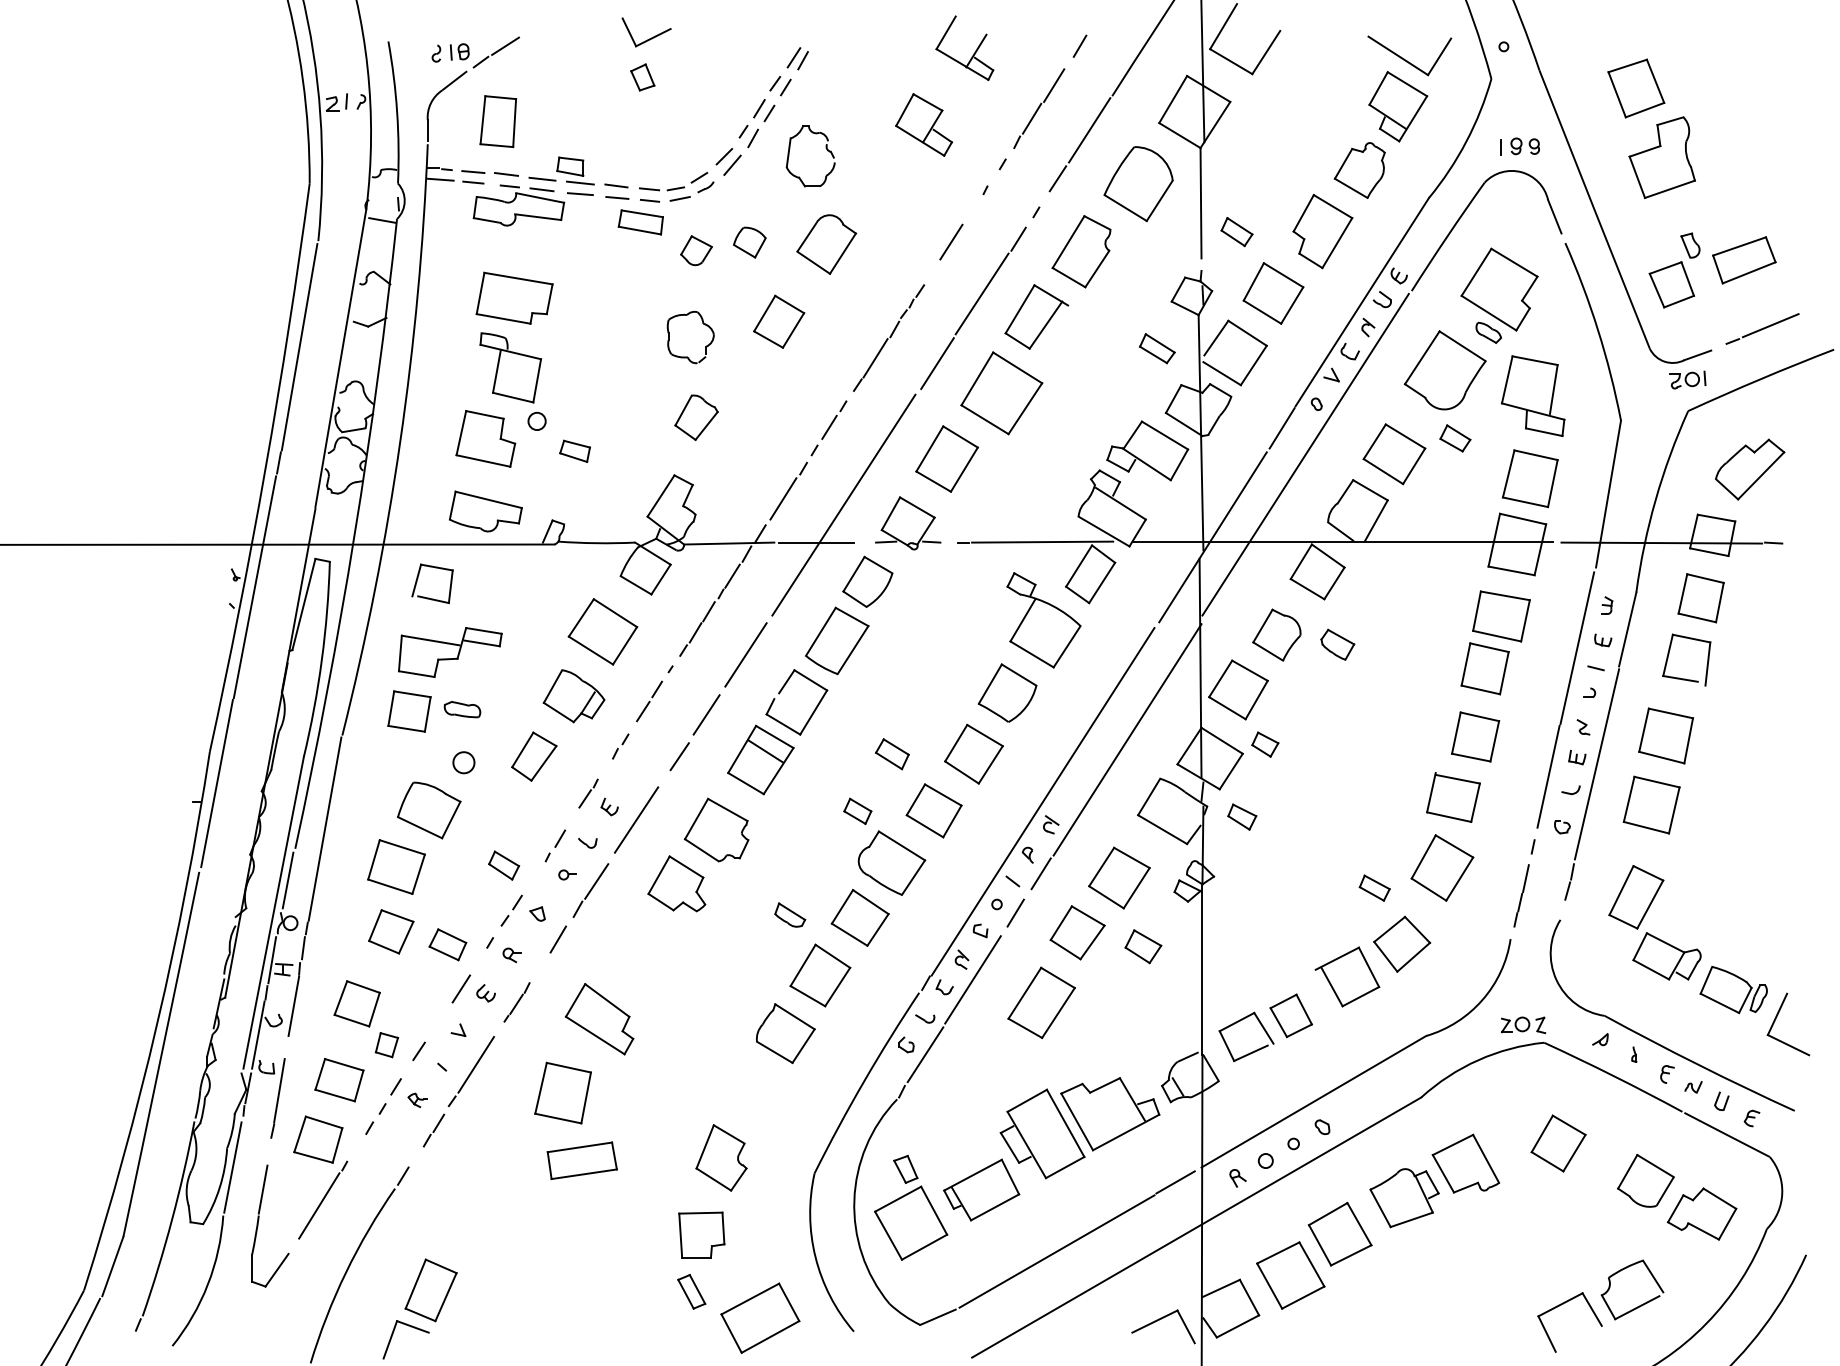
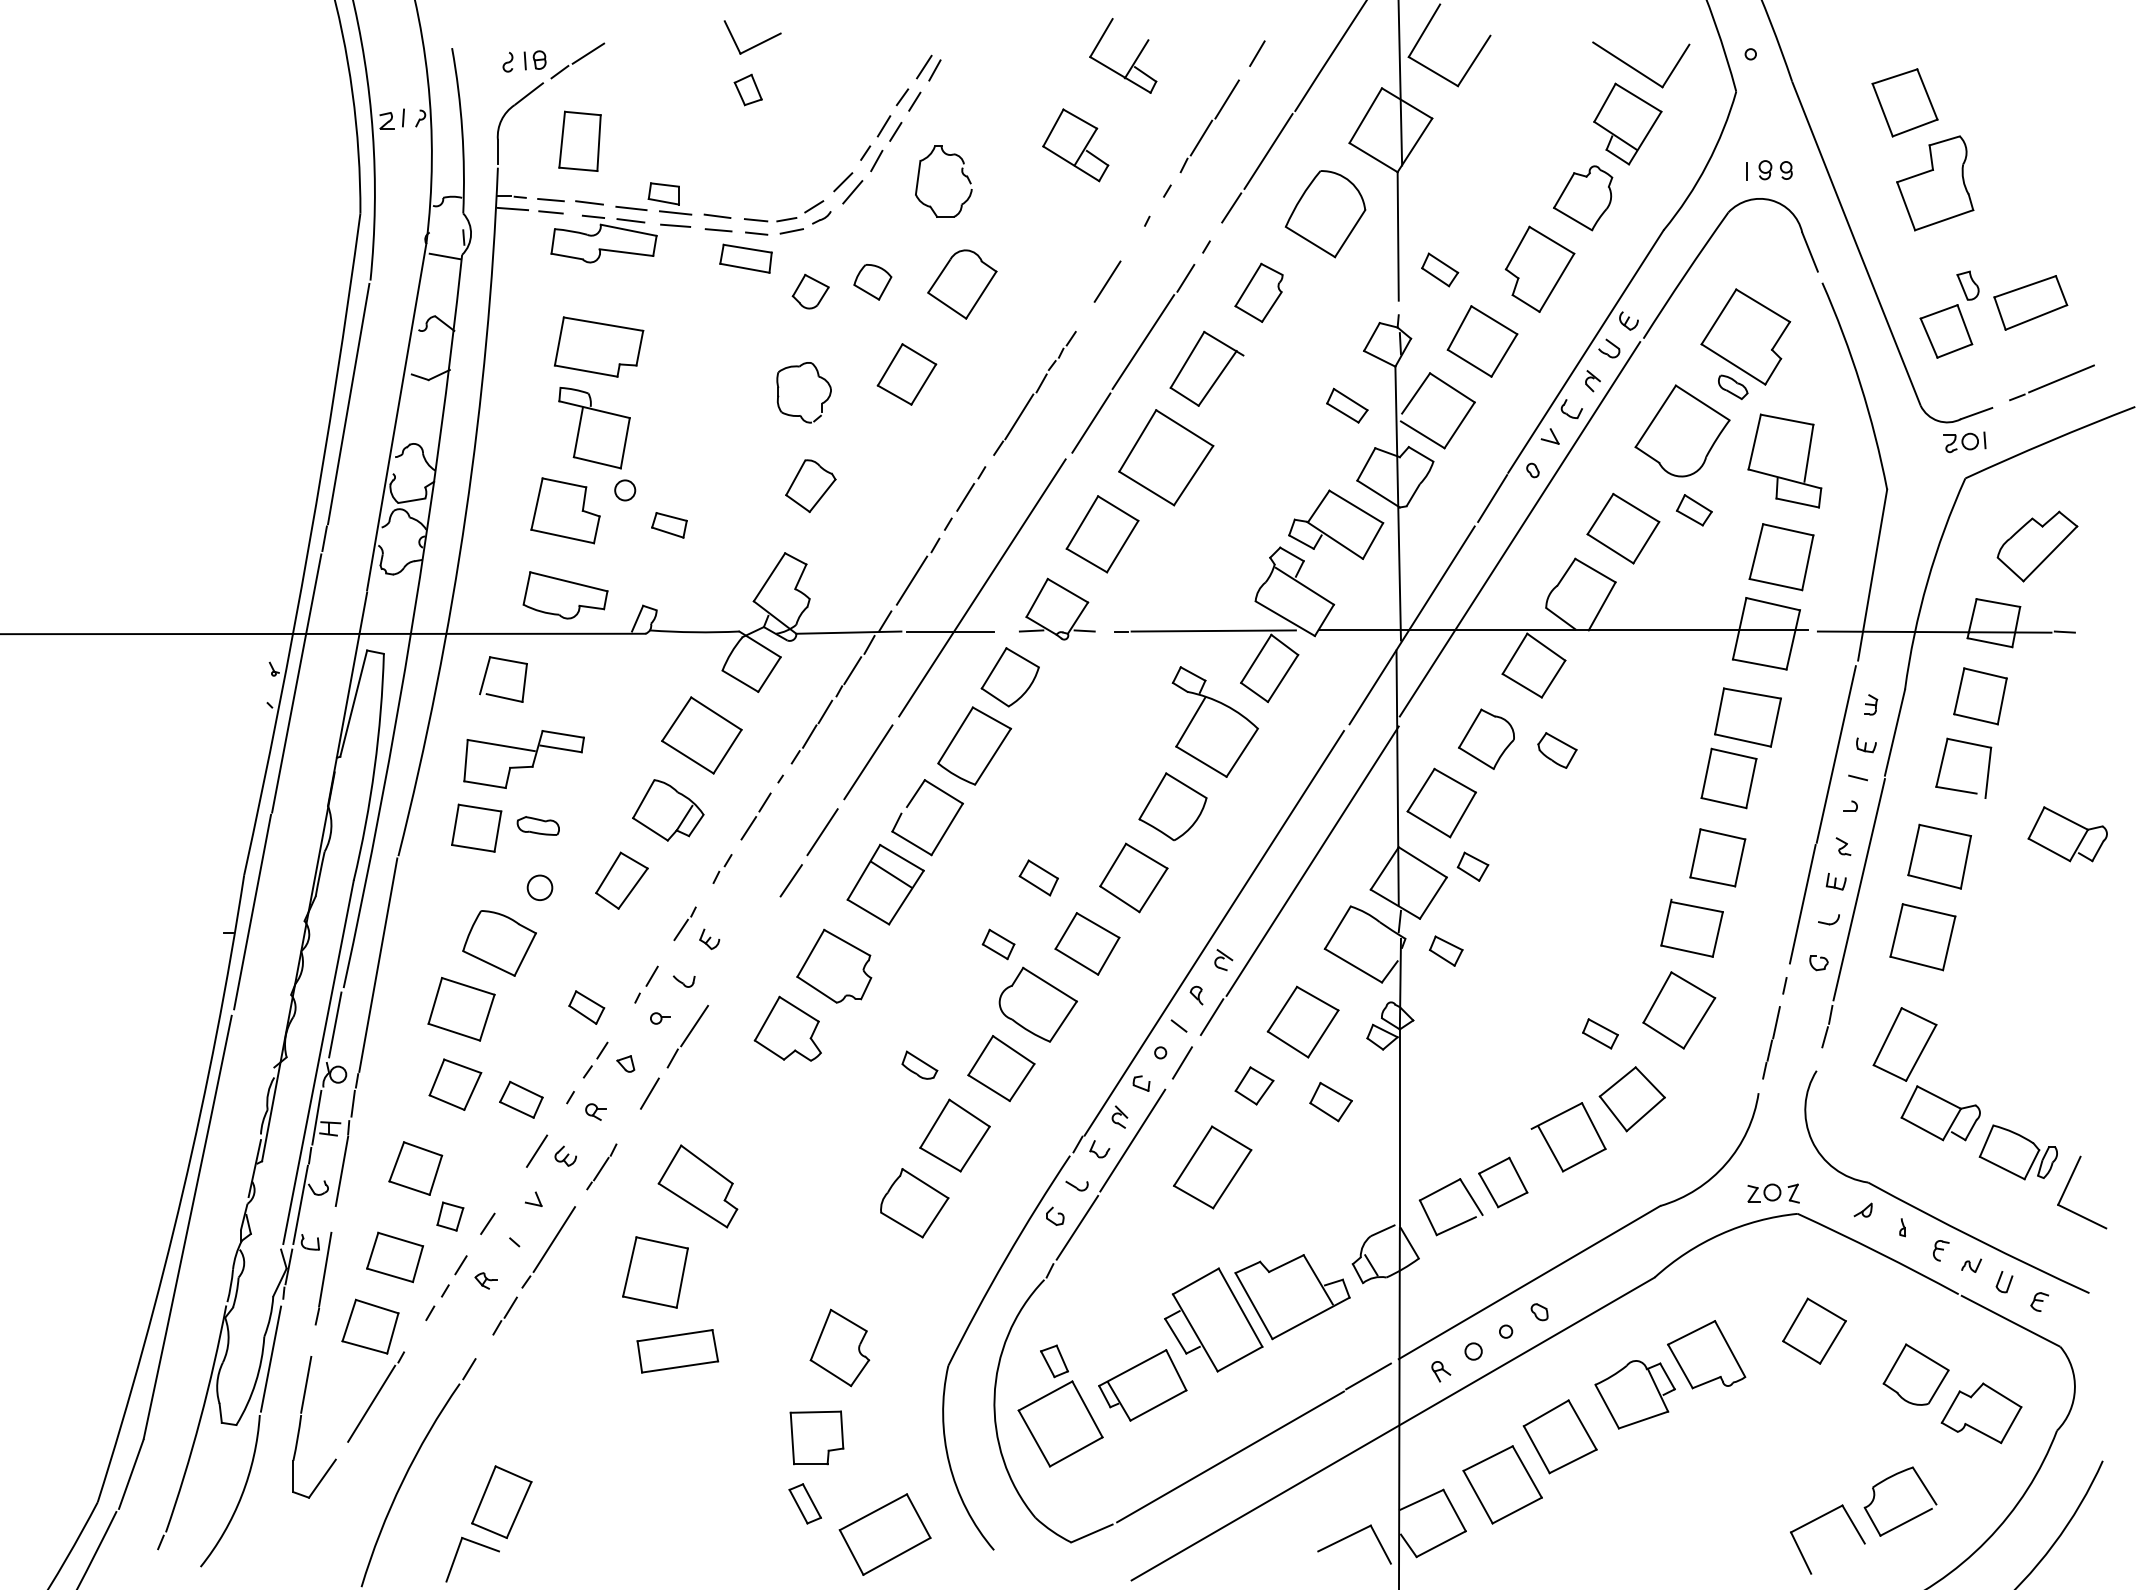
part: (1081, 251) -> (1258, 292), size x0.7
part: (1775, 716) -> (2067, 834), added
line: (636, 819) -> (740, 954), removed
part: (1077, 932) -> (1254, 1085), size x0.6

